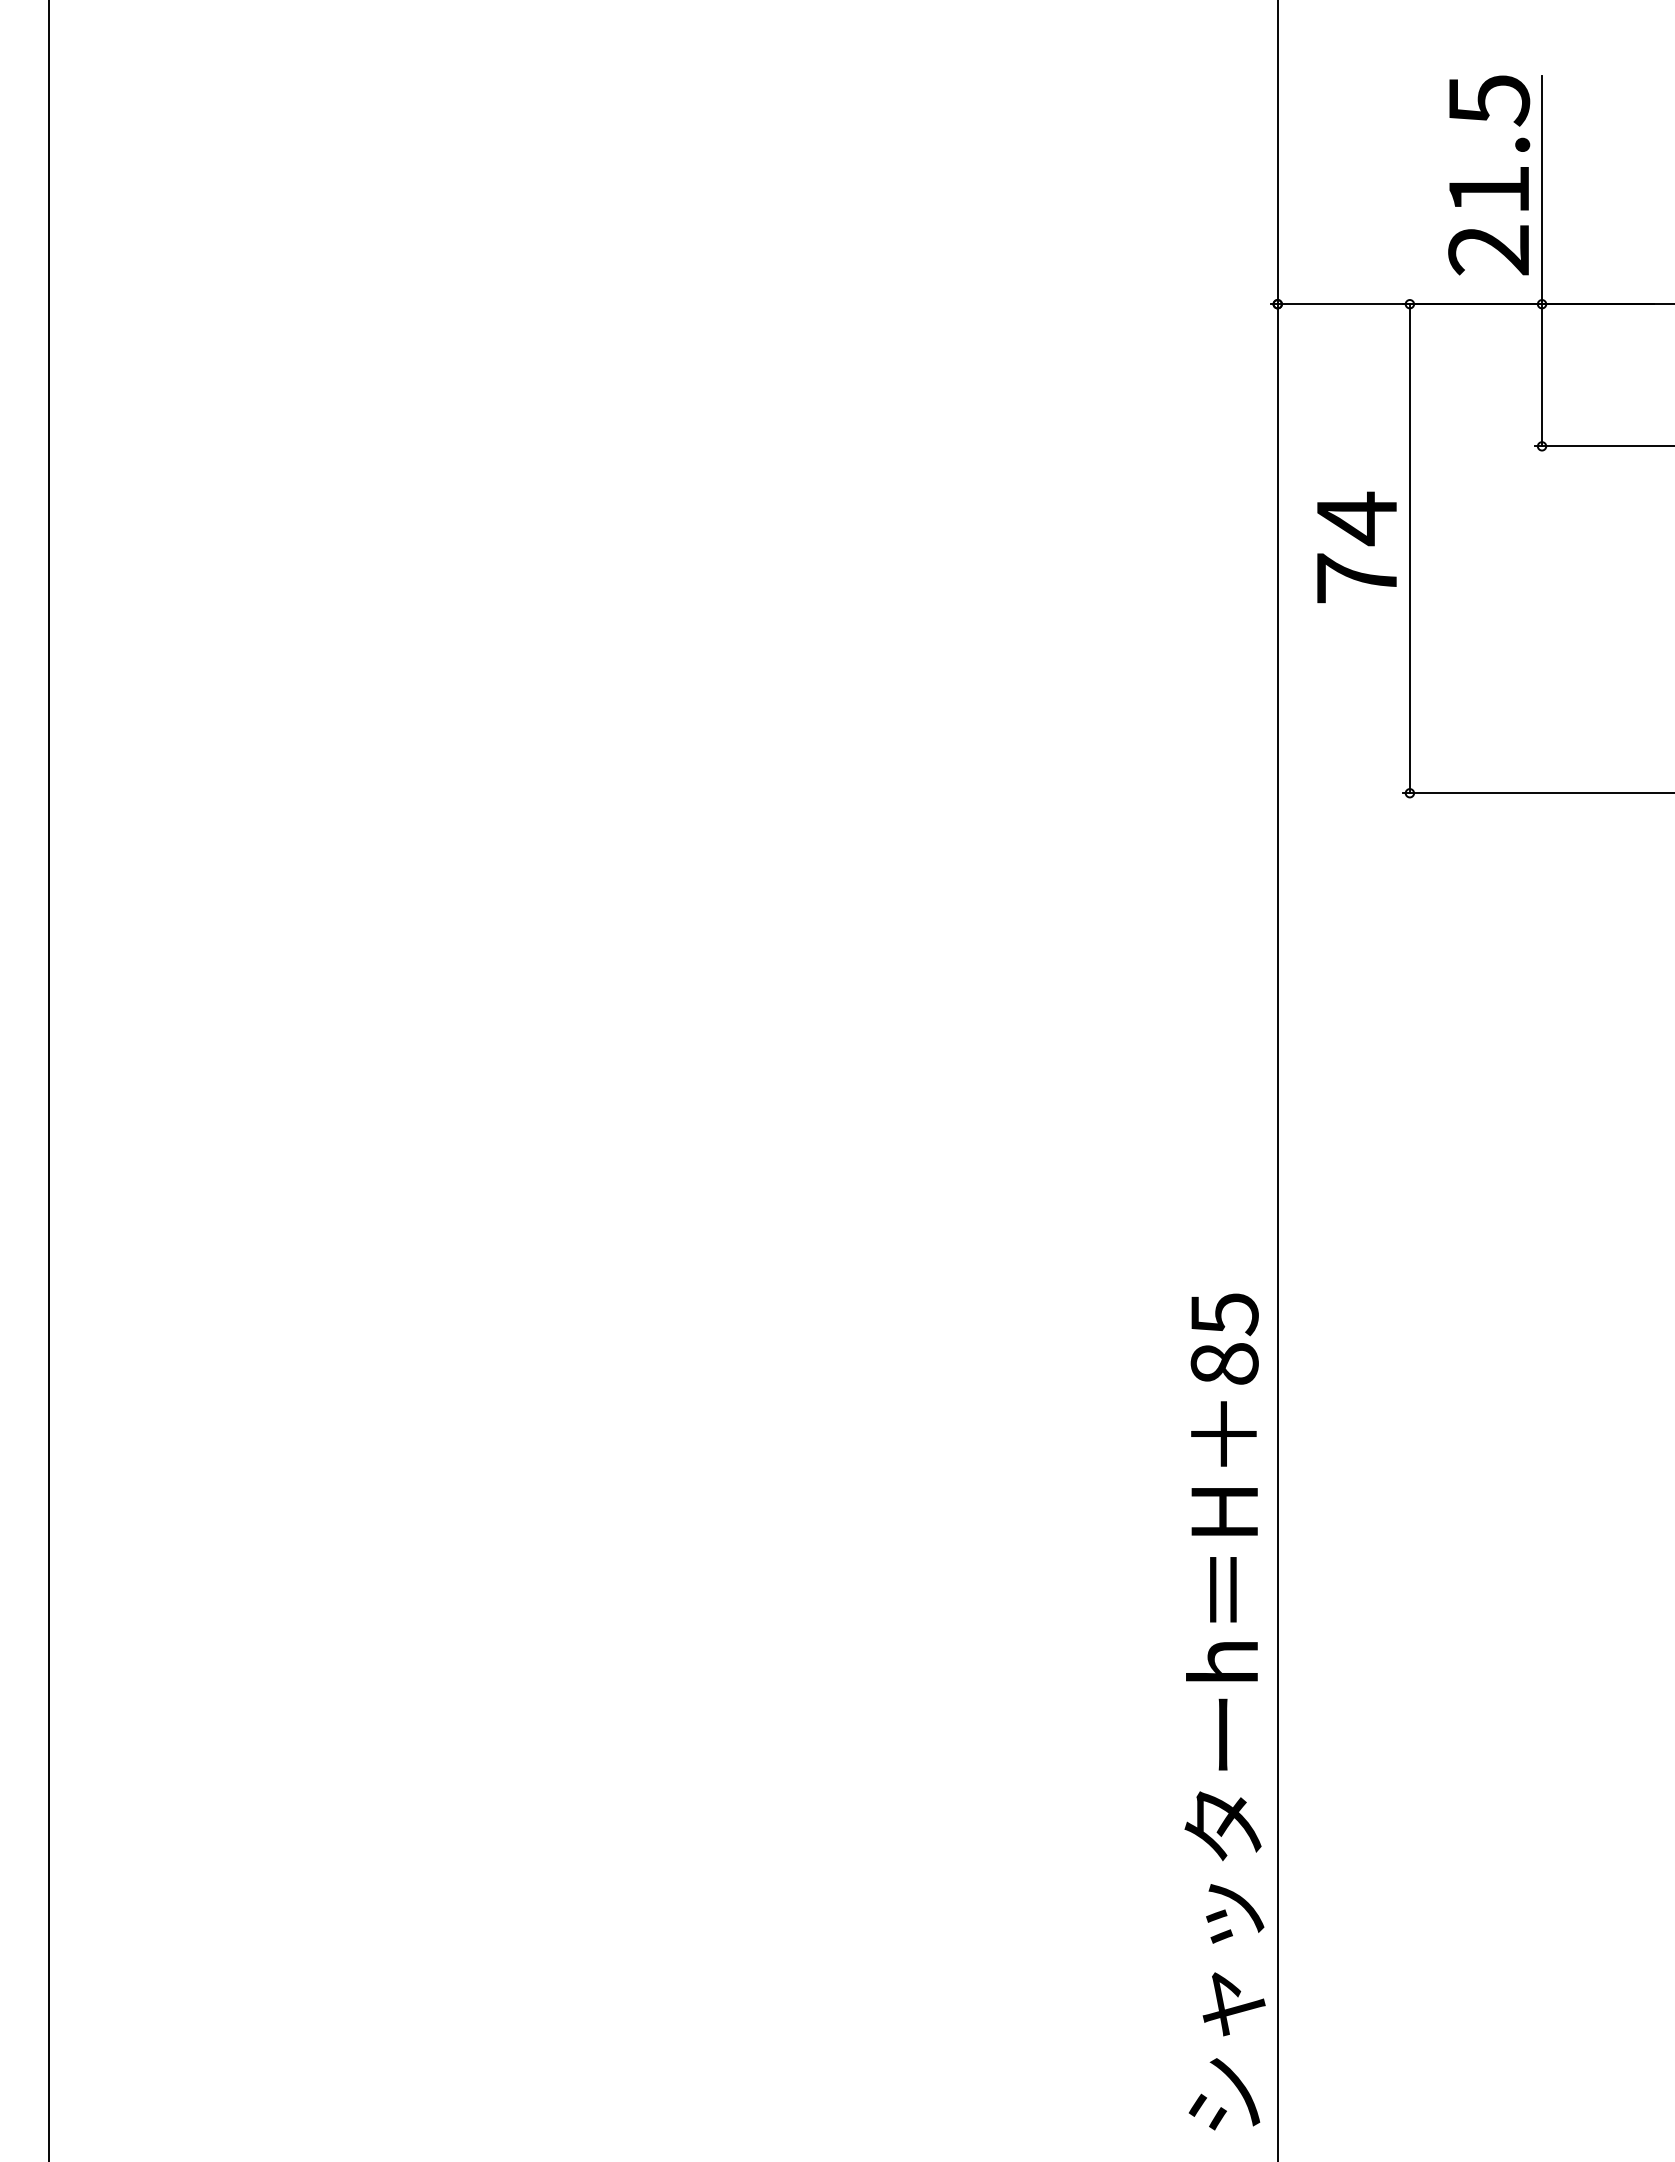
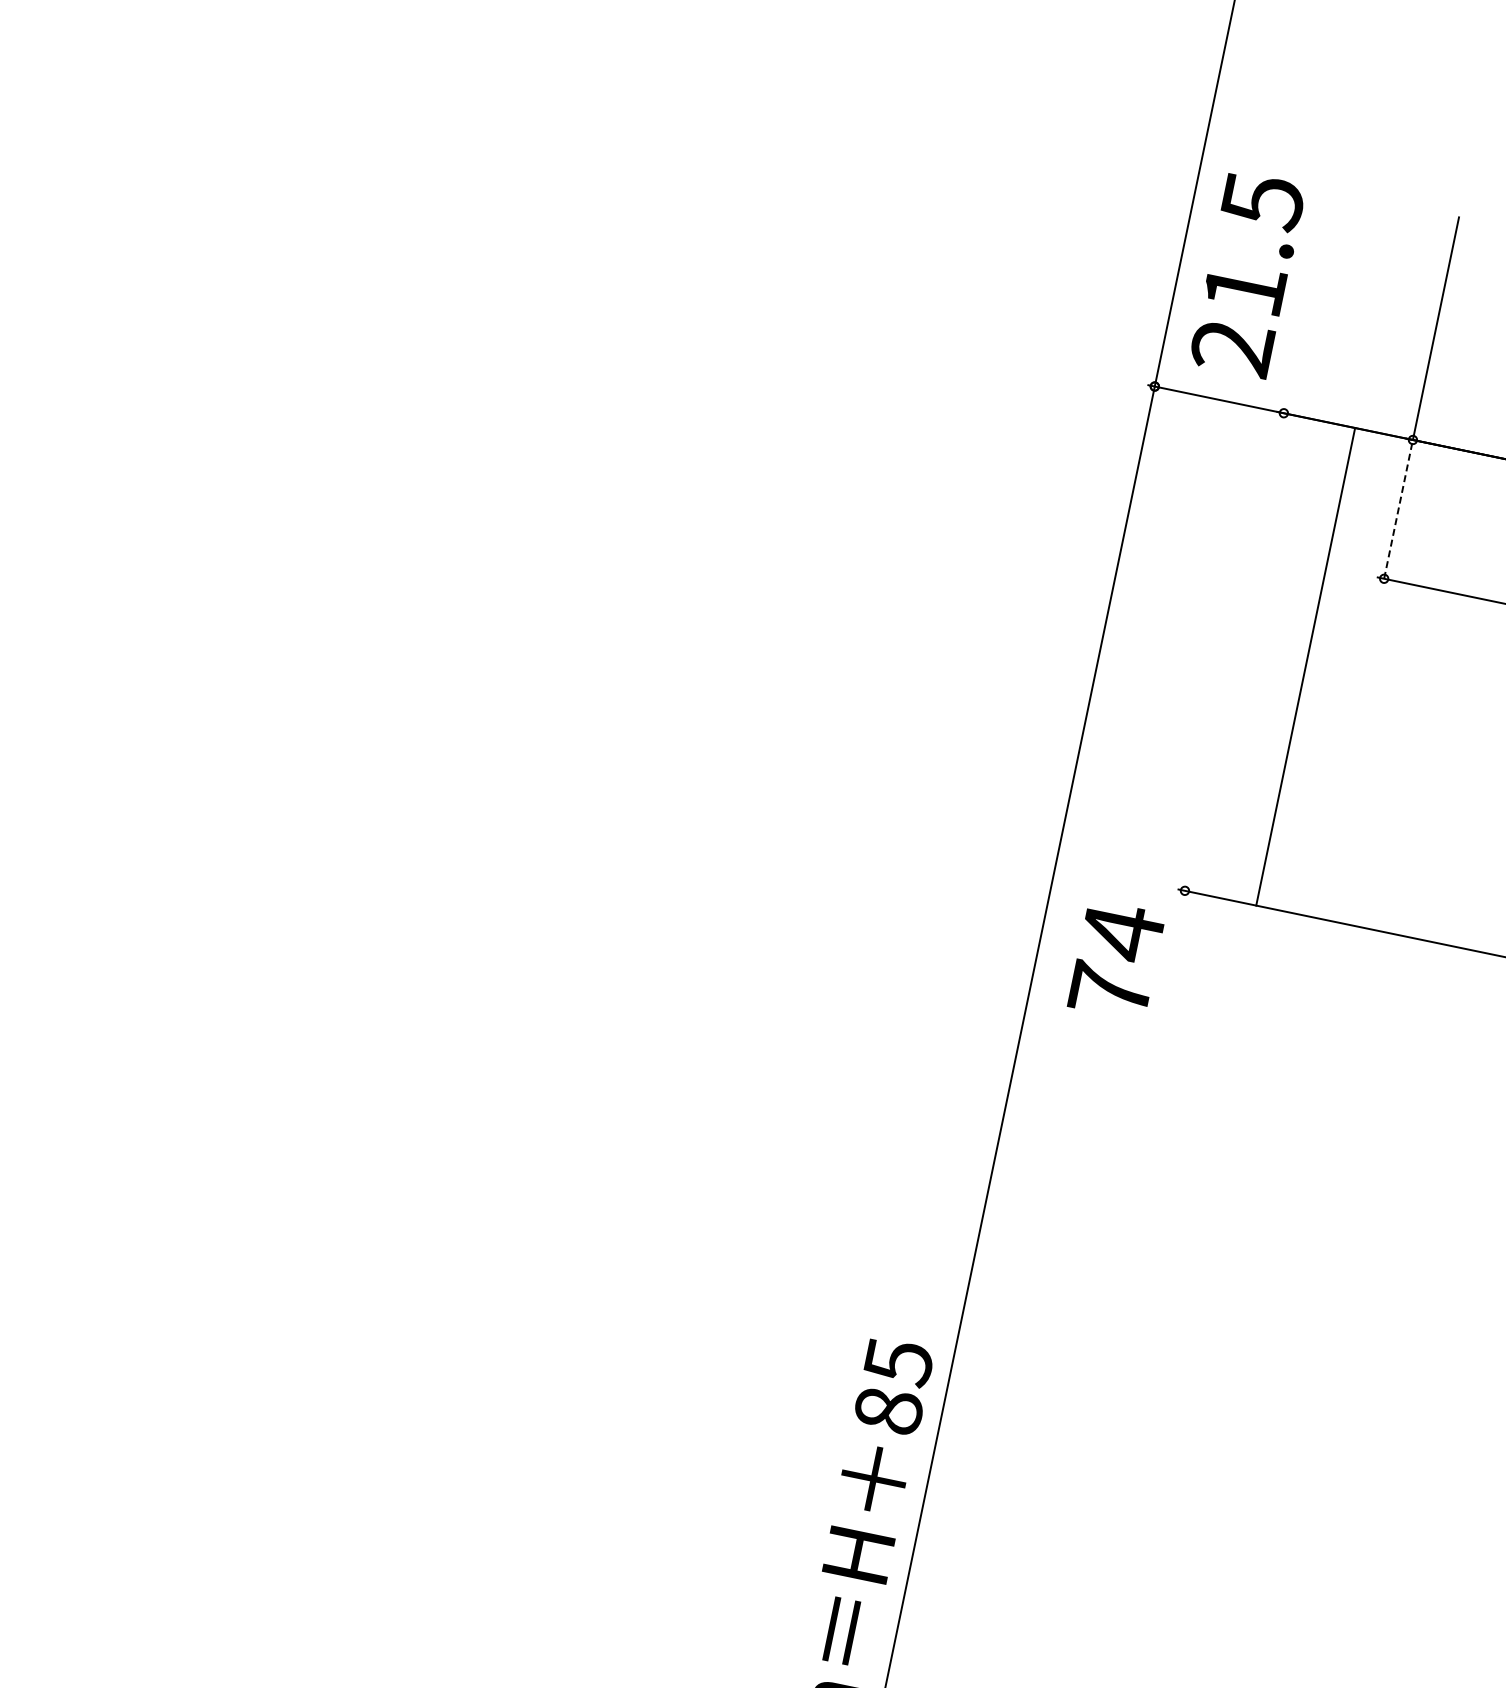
text: (1489, 175) -> (1247, 274), moved
line: (1542, 374) -> (1399, 508), solid -> dashed
text: (1356, 547) -> (1116, 960), moved
line: (1409, 548) -> (1305, 666), moved

